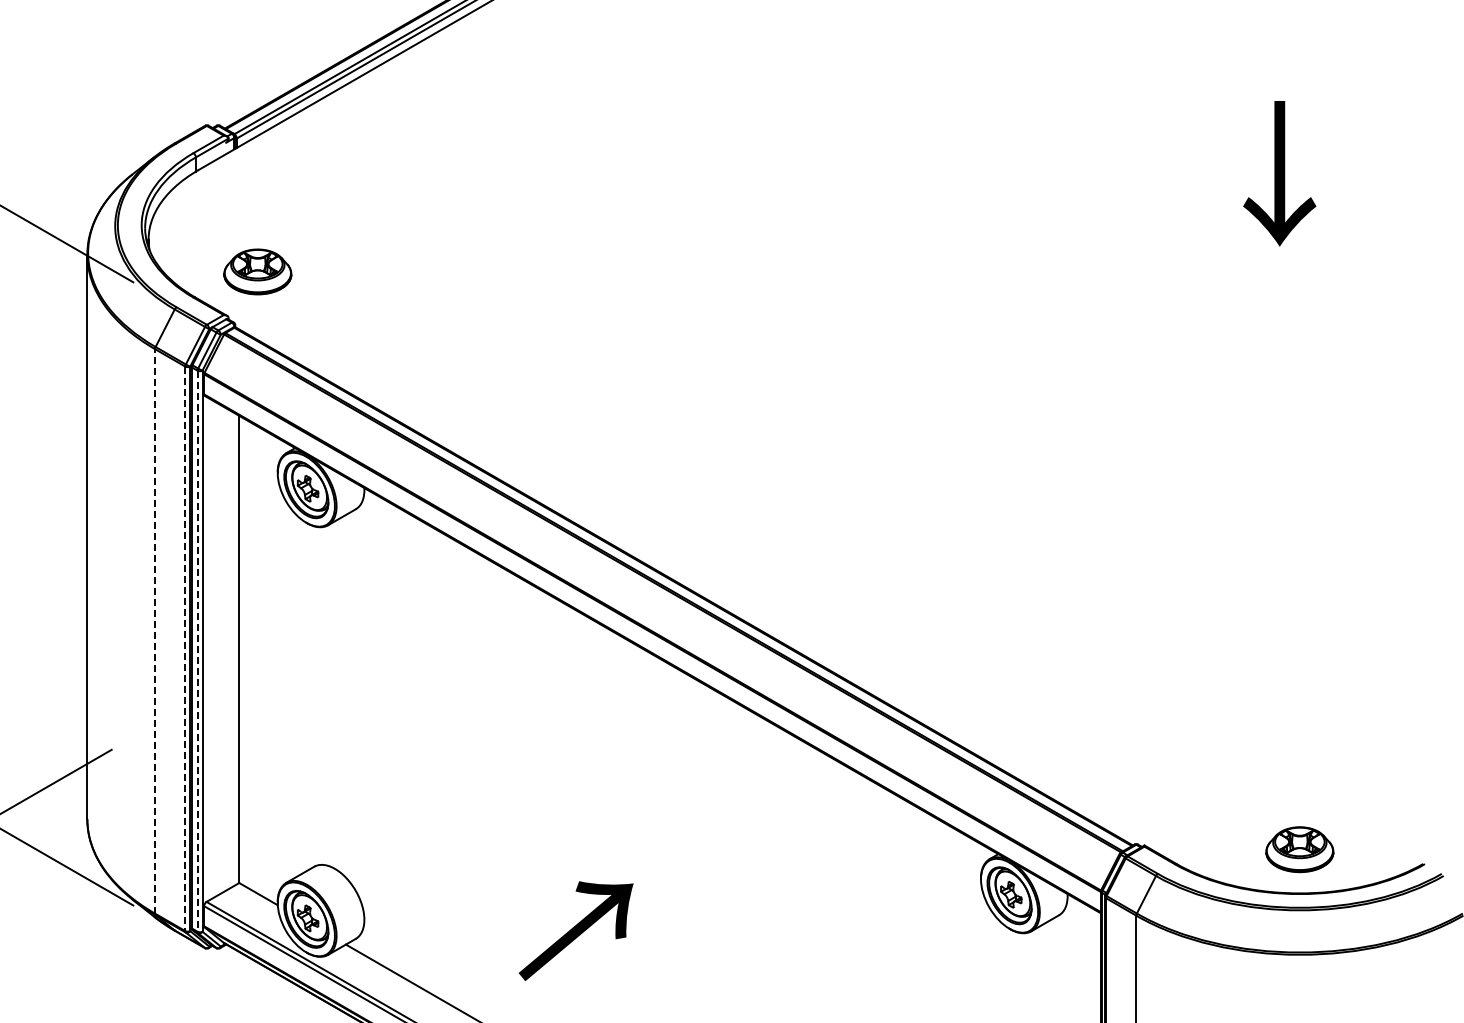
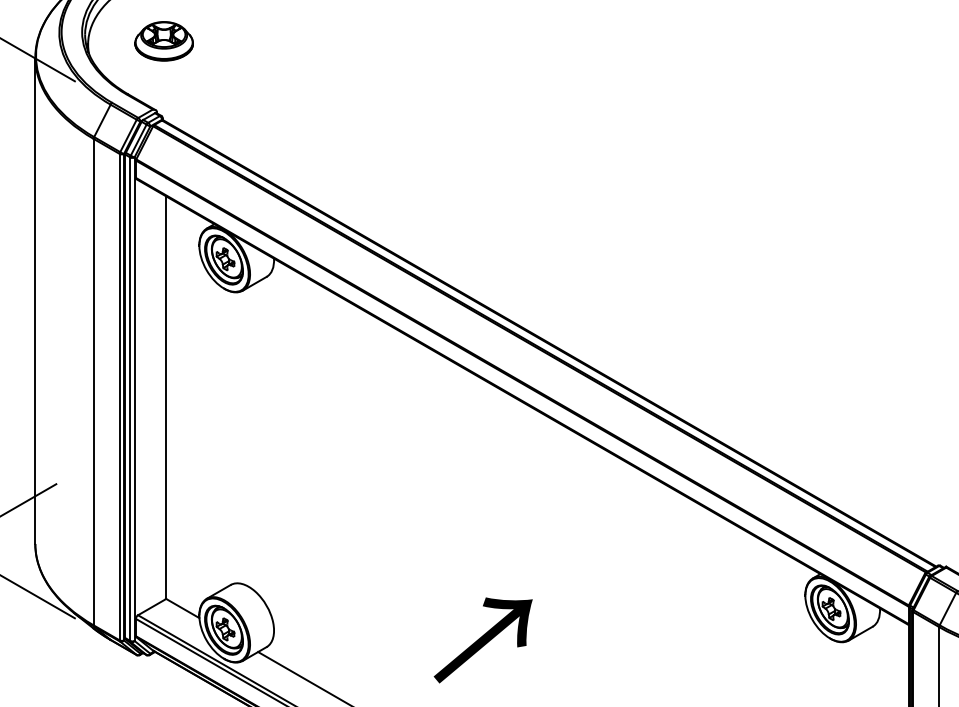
part: (257, 271) -> (163, 40), moved
line: (155, 630) -> (94, 381), dashed -> solid
line: (185, 649) -> (119, 397), dashed -> solid
line: (197, 651) -> (130, 399), dashed -> solid
text: (575, 930) -> (482, 639), moved

